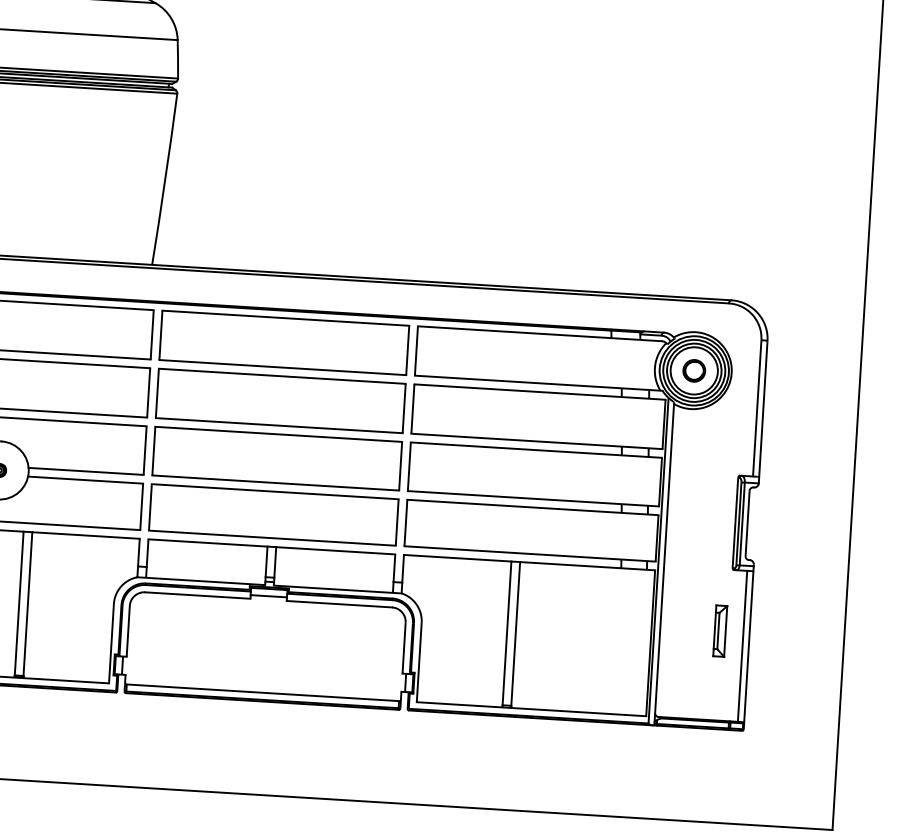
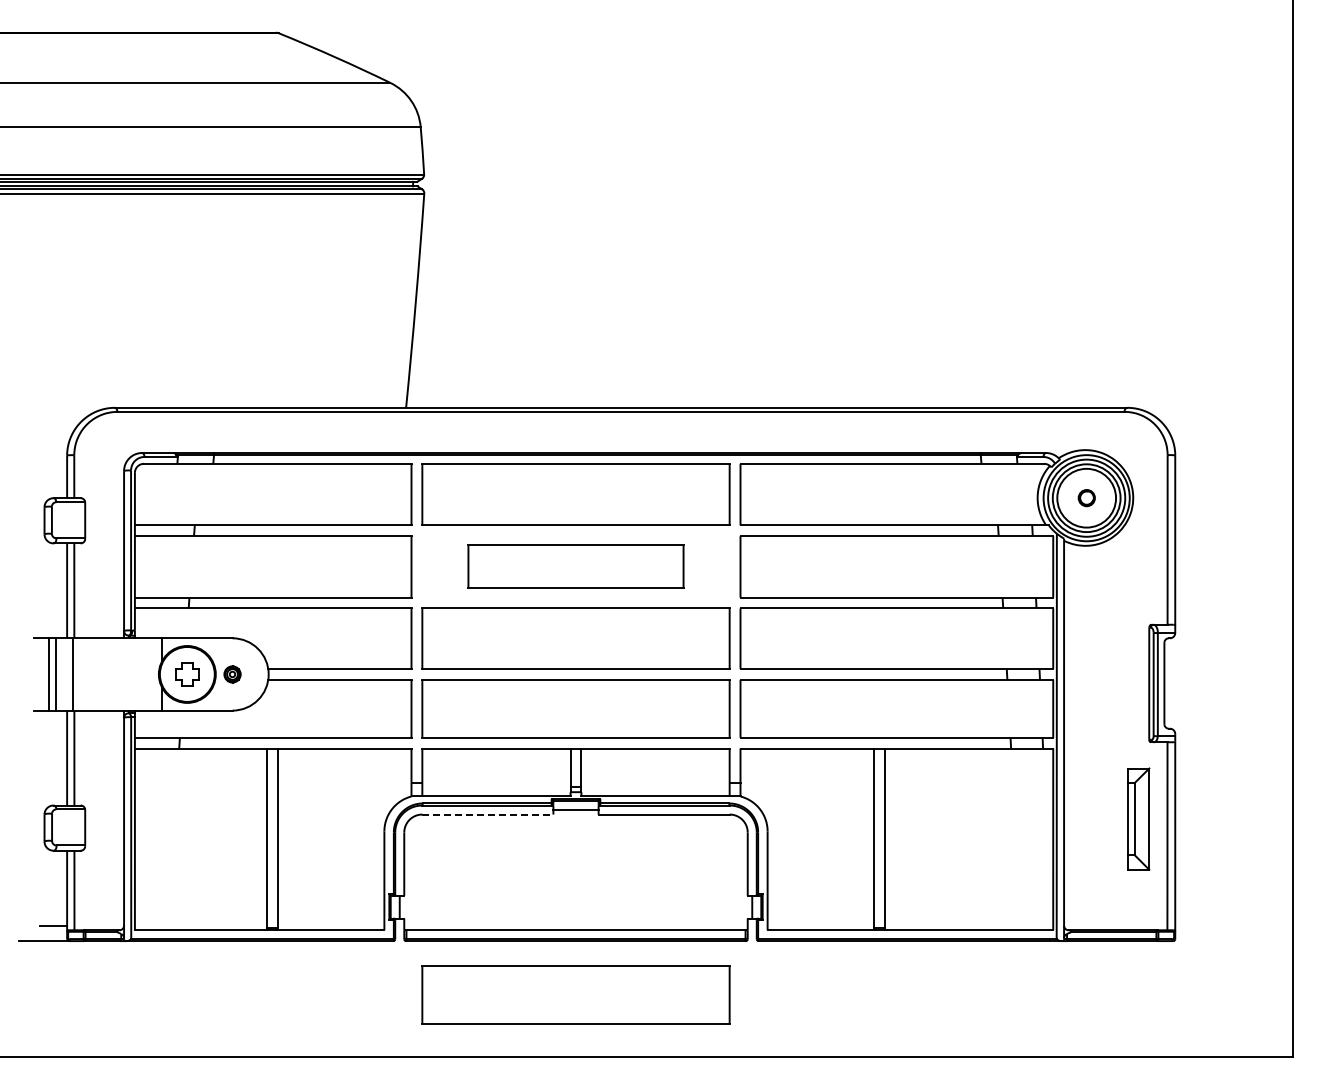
part: (694, 370) -> (1086, 497), size x0.6
part: (280, 400) -> (575, 566), size x0.7
line: (197, 595) -> (487, 814), solid -> dashed
part: (720, 630) -> (1138, 818), size x1.6
part: (259, 744) -> (575, 994), added

